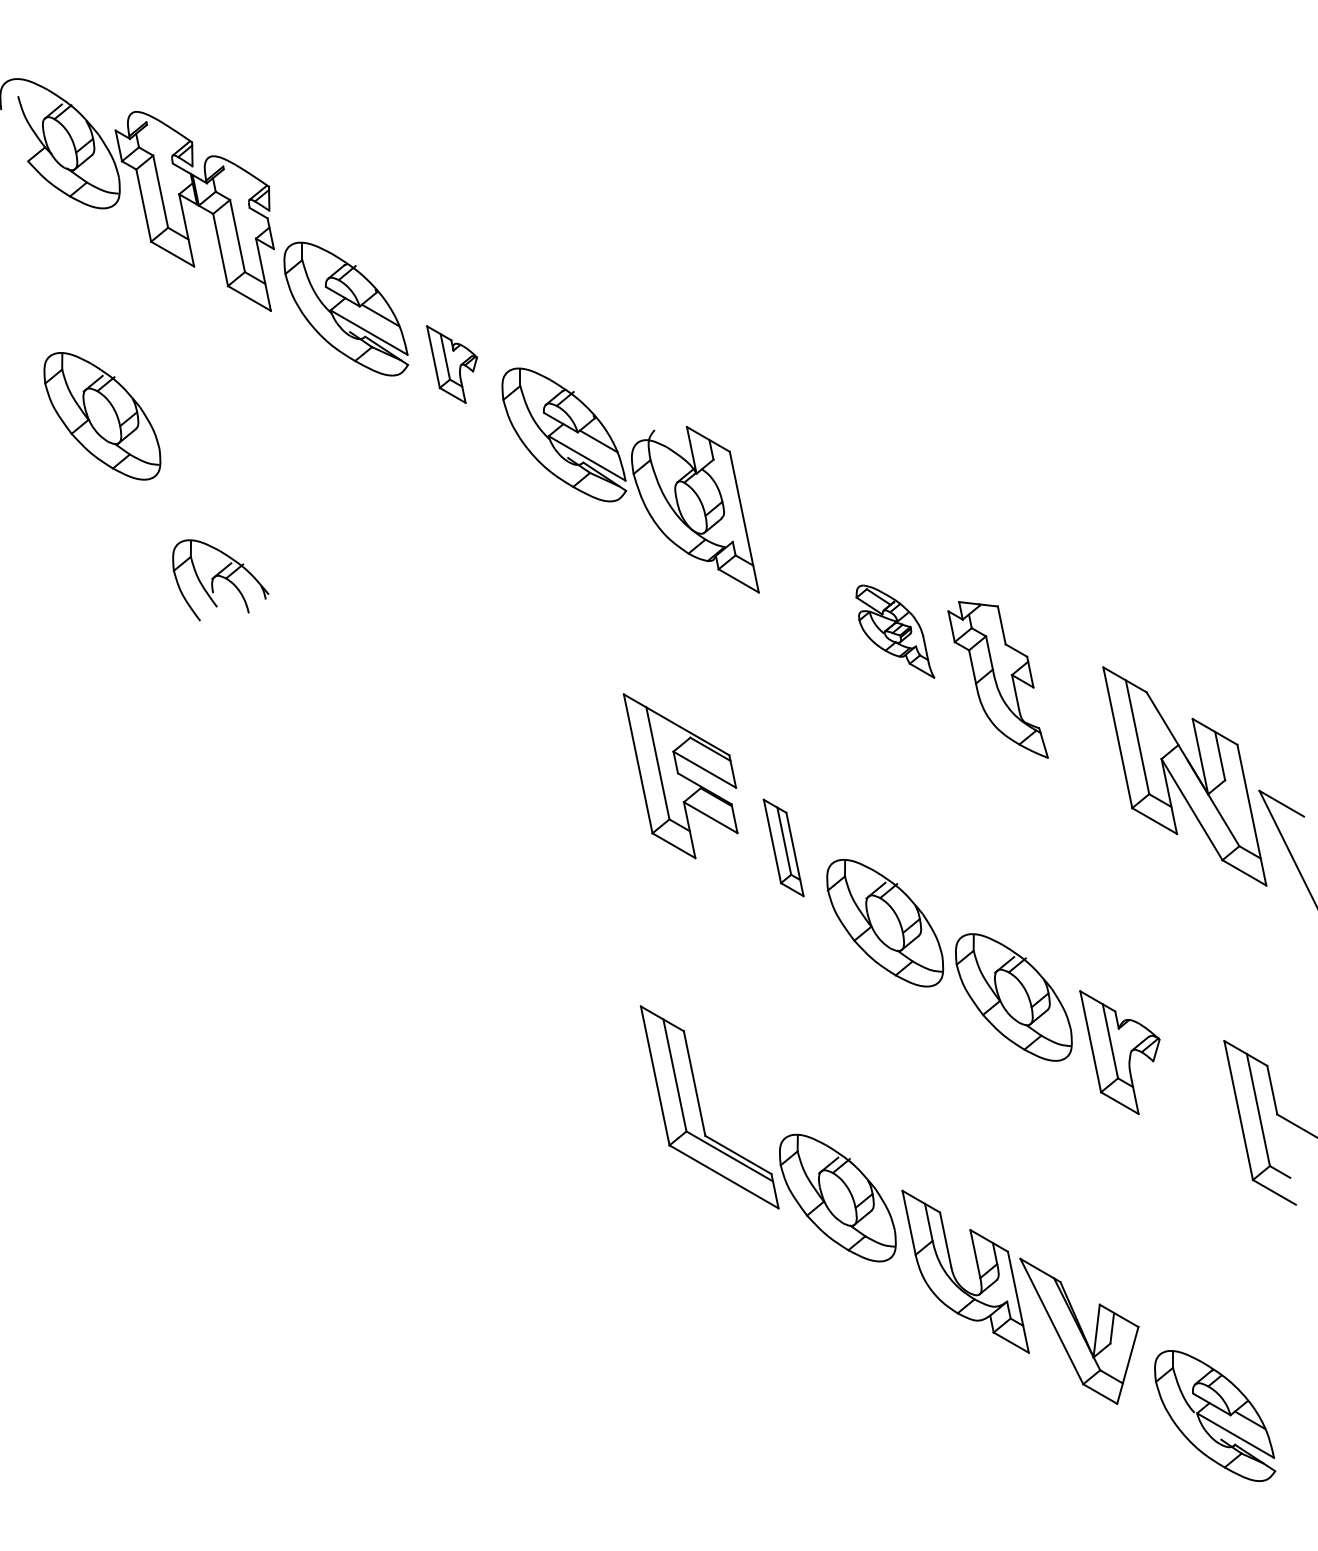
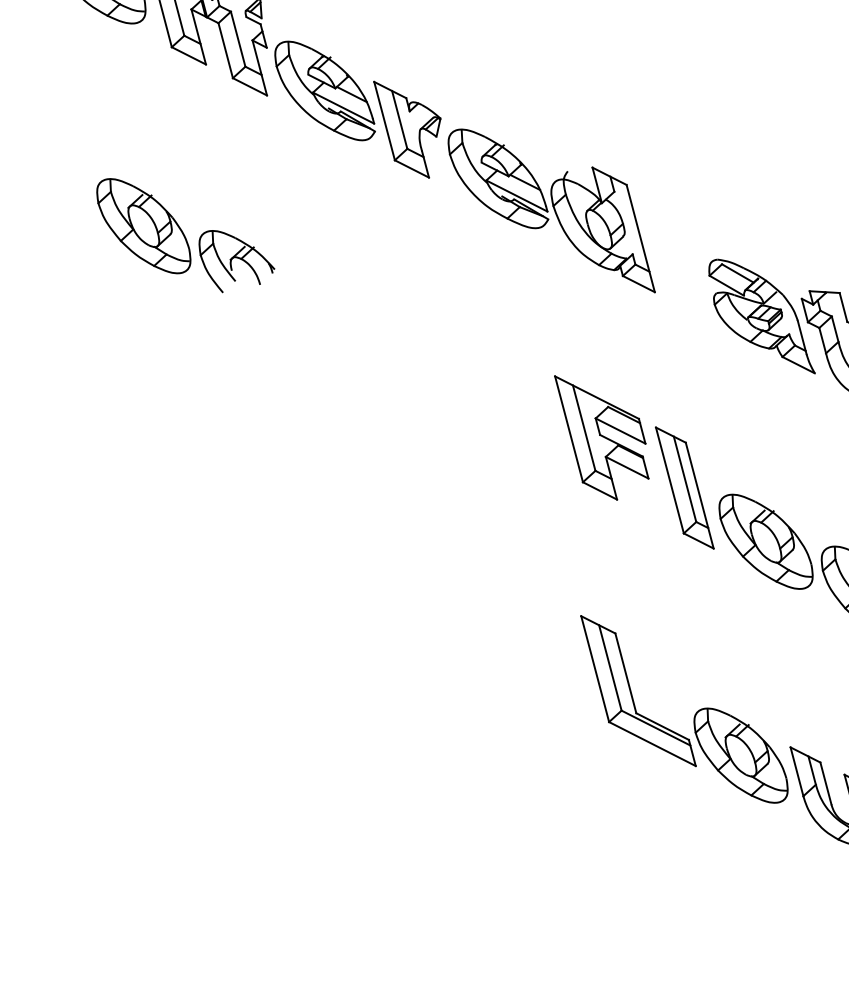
part: (451, 364) -> (408, 129), size x1.67
part: (102, 416) -> (143, 226), moved
part: (220, 580) -> (237, 260), moved
part: (895, 631) -> (761, 316), size x1.67
part: (783, 847) -> (684, 487), size x1.67

